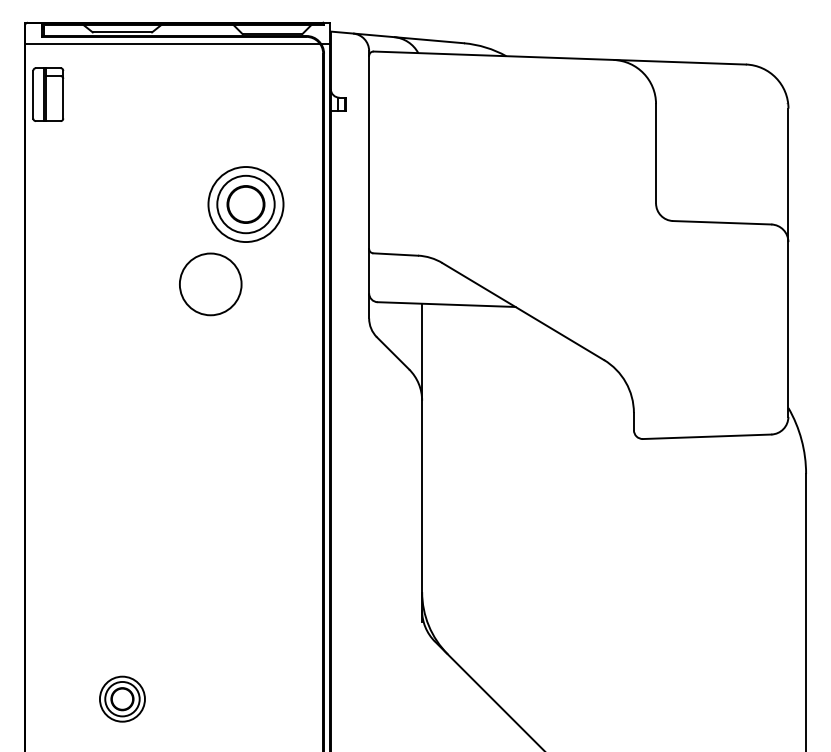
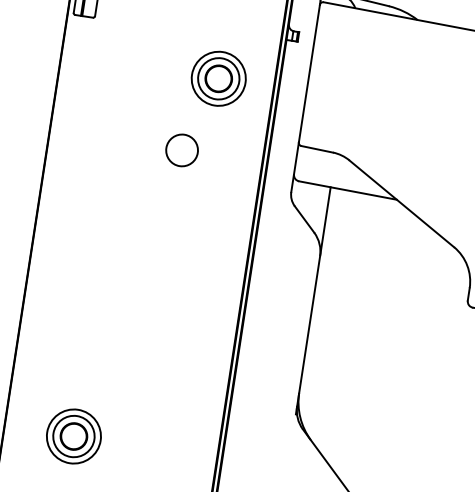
part: (245, 204) -> (218, 78), moved
circle: (210, 284) -> (181, 150), size x0.71
part: (122, 698) -> (74, 435), size x1.67

